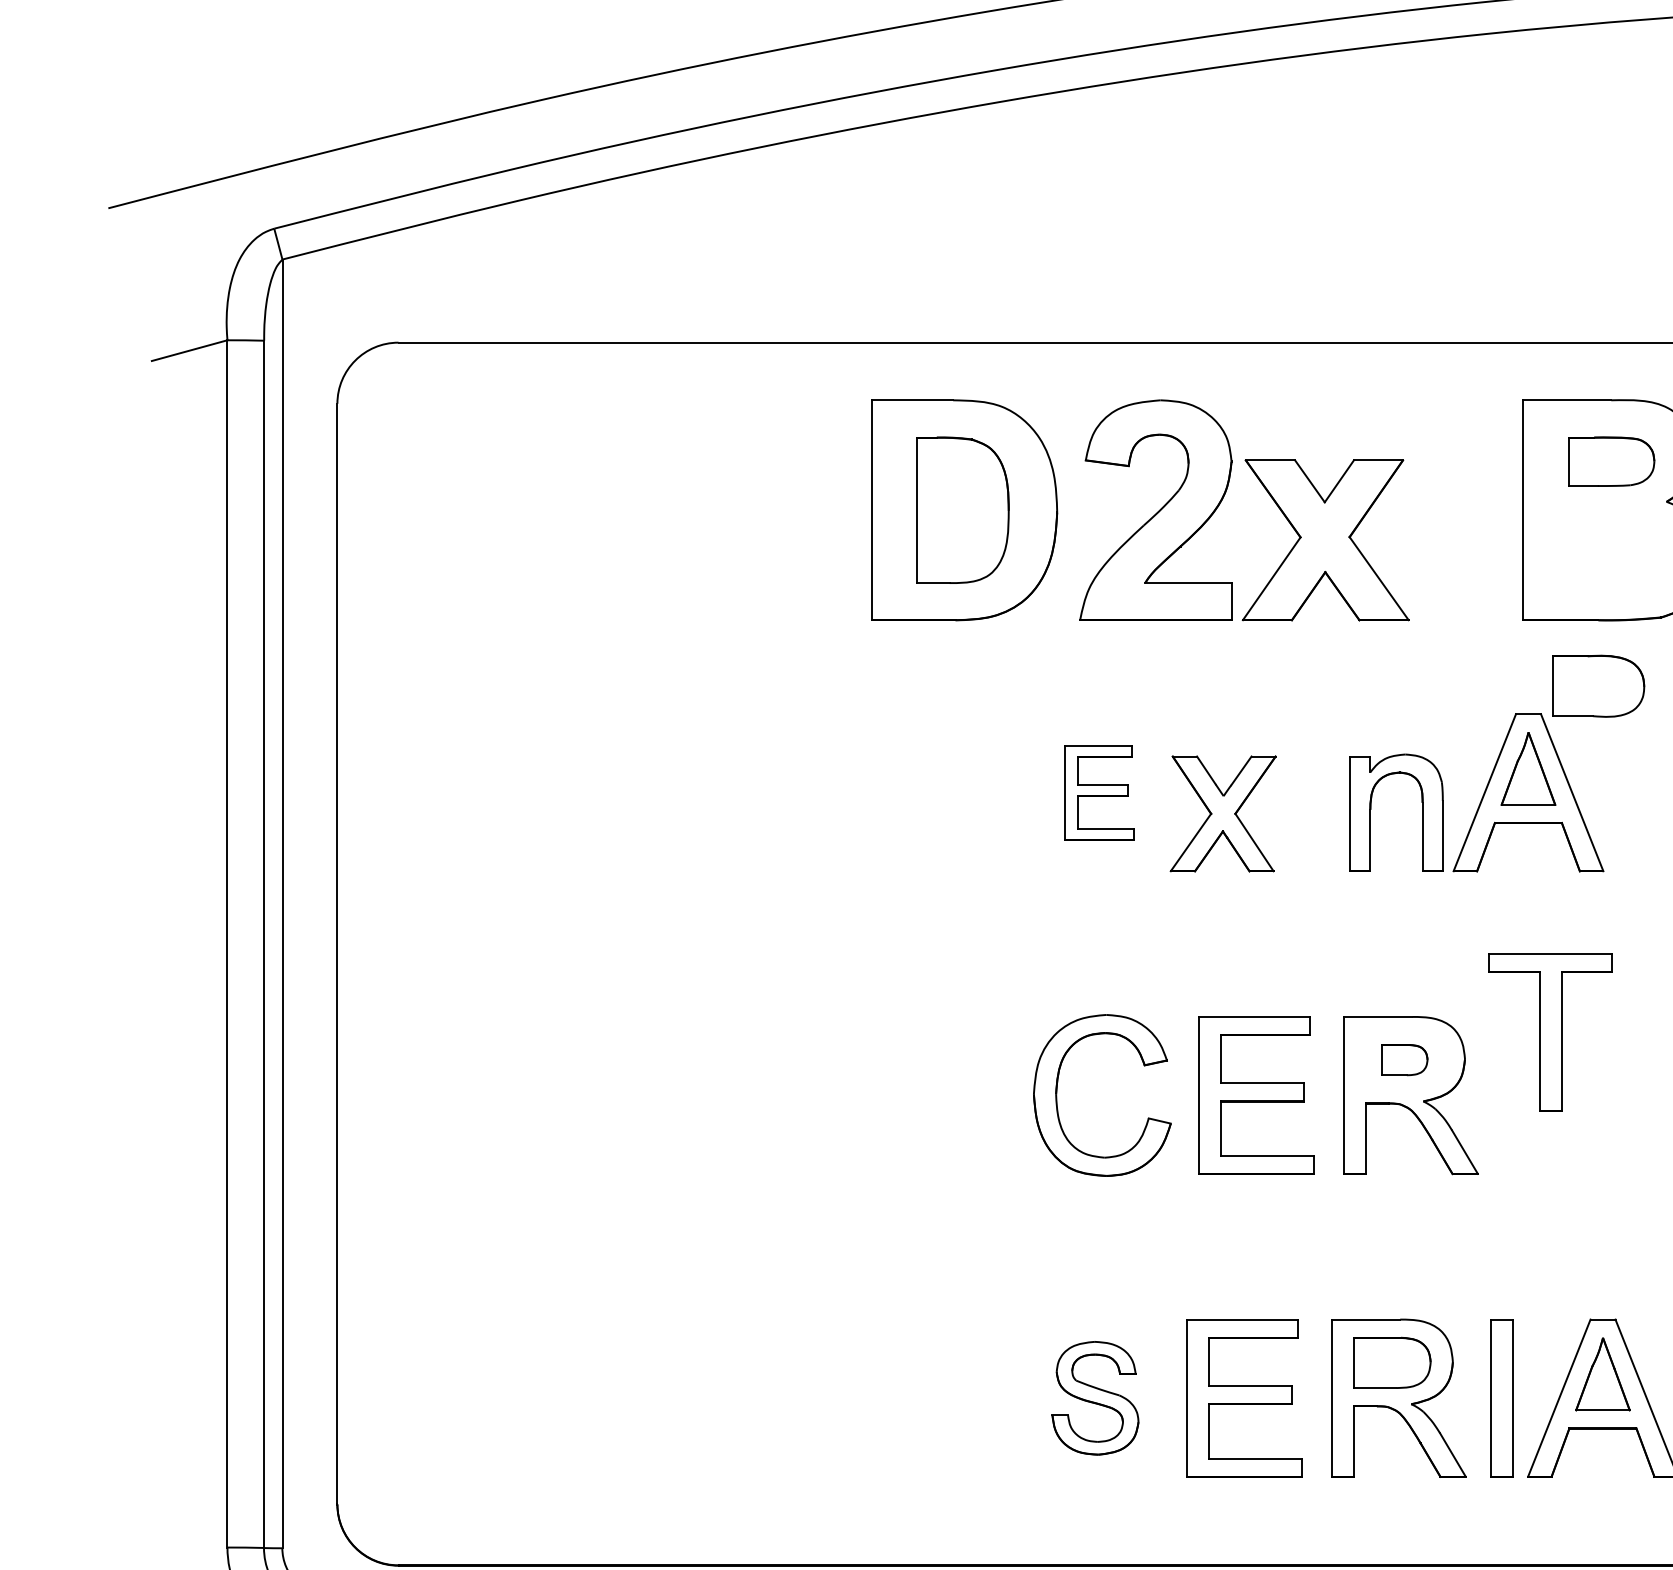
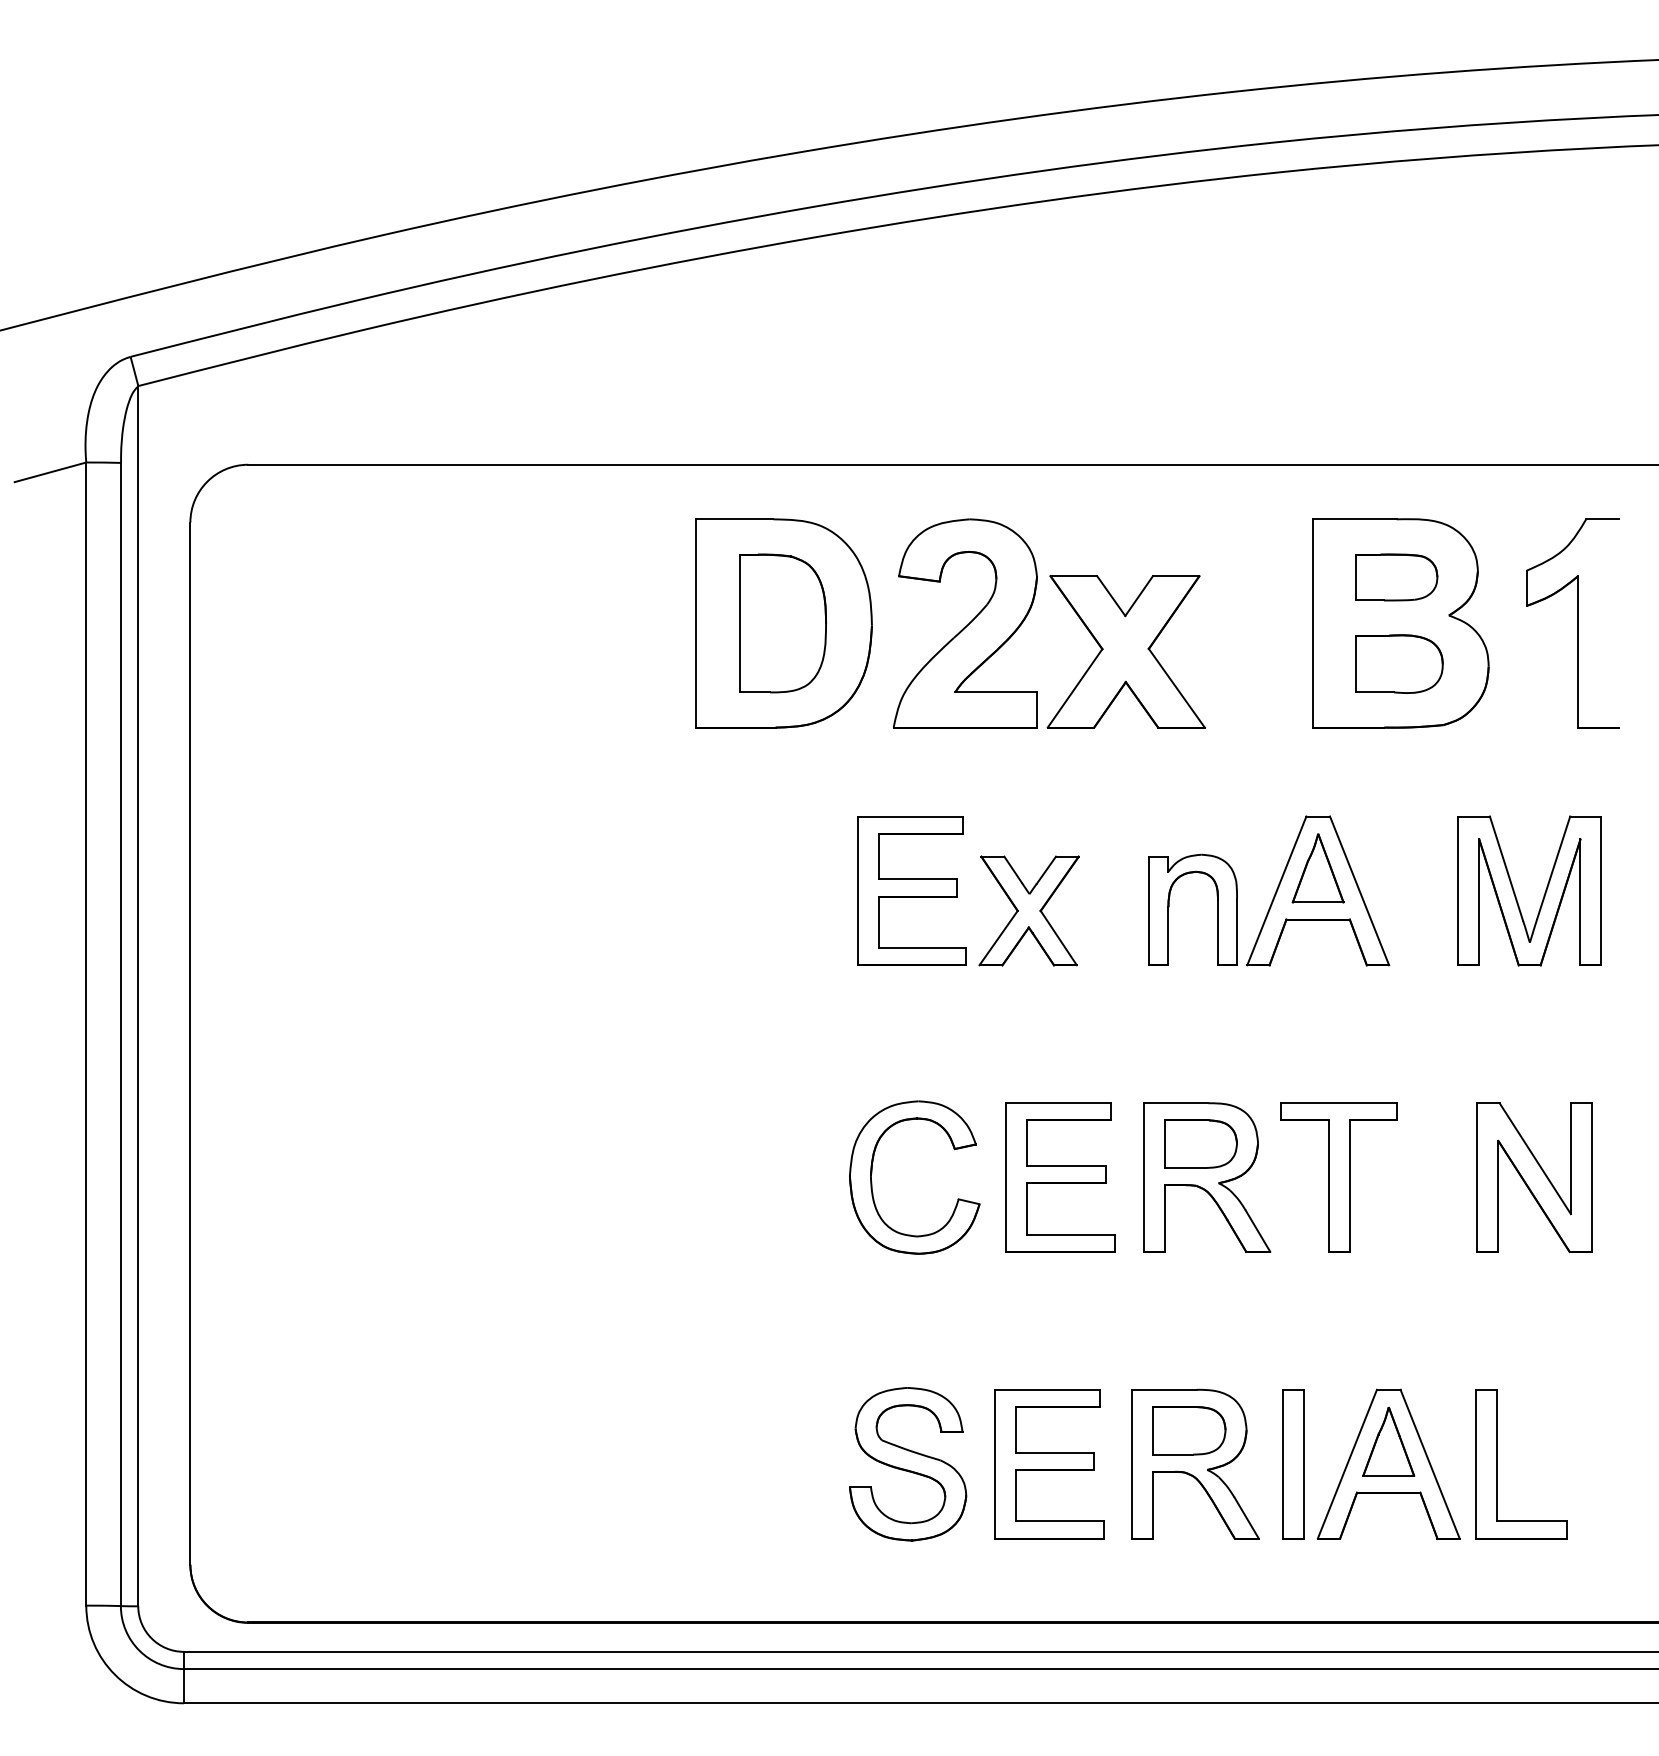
part: (1598, 685) -> (1399, 663), moved
part: (1098, 792) -> (911, 890), size x1.67
part: (1549, 1032) -> (1338, 1177), moved
part: (1404, 1059) -> (1200, 1143), size x1.67
part: (1095, 1398) -> (908, 1464), size x1.43

